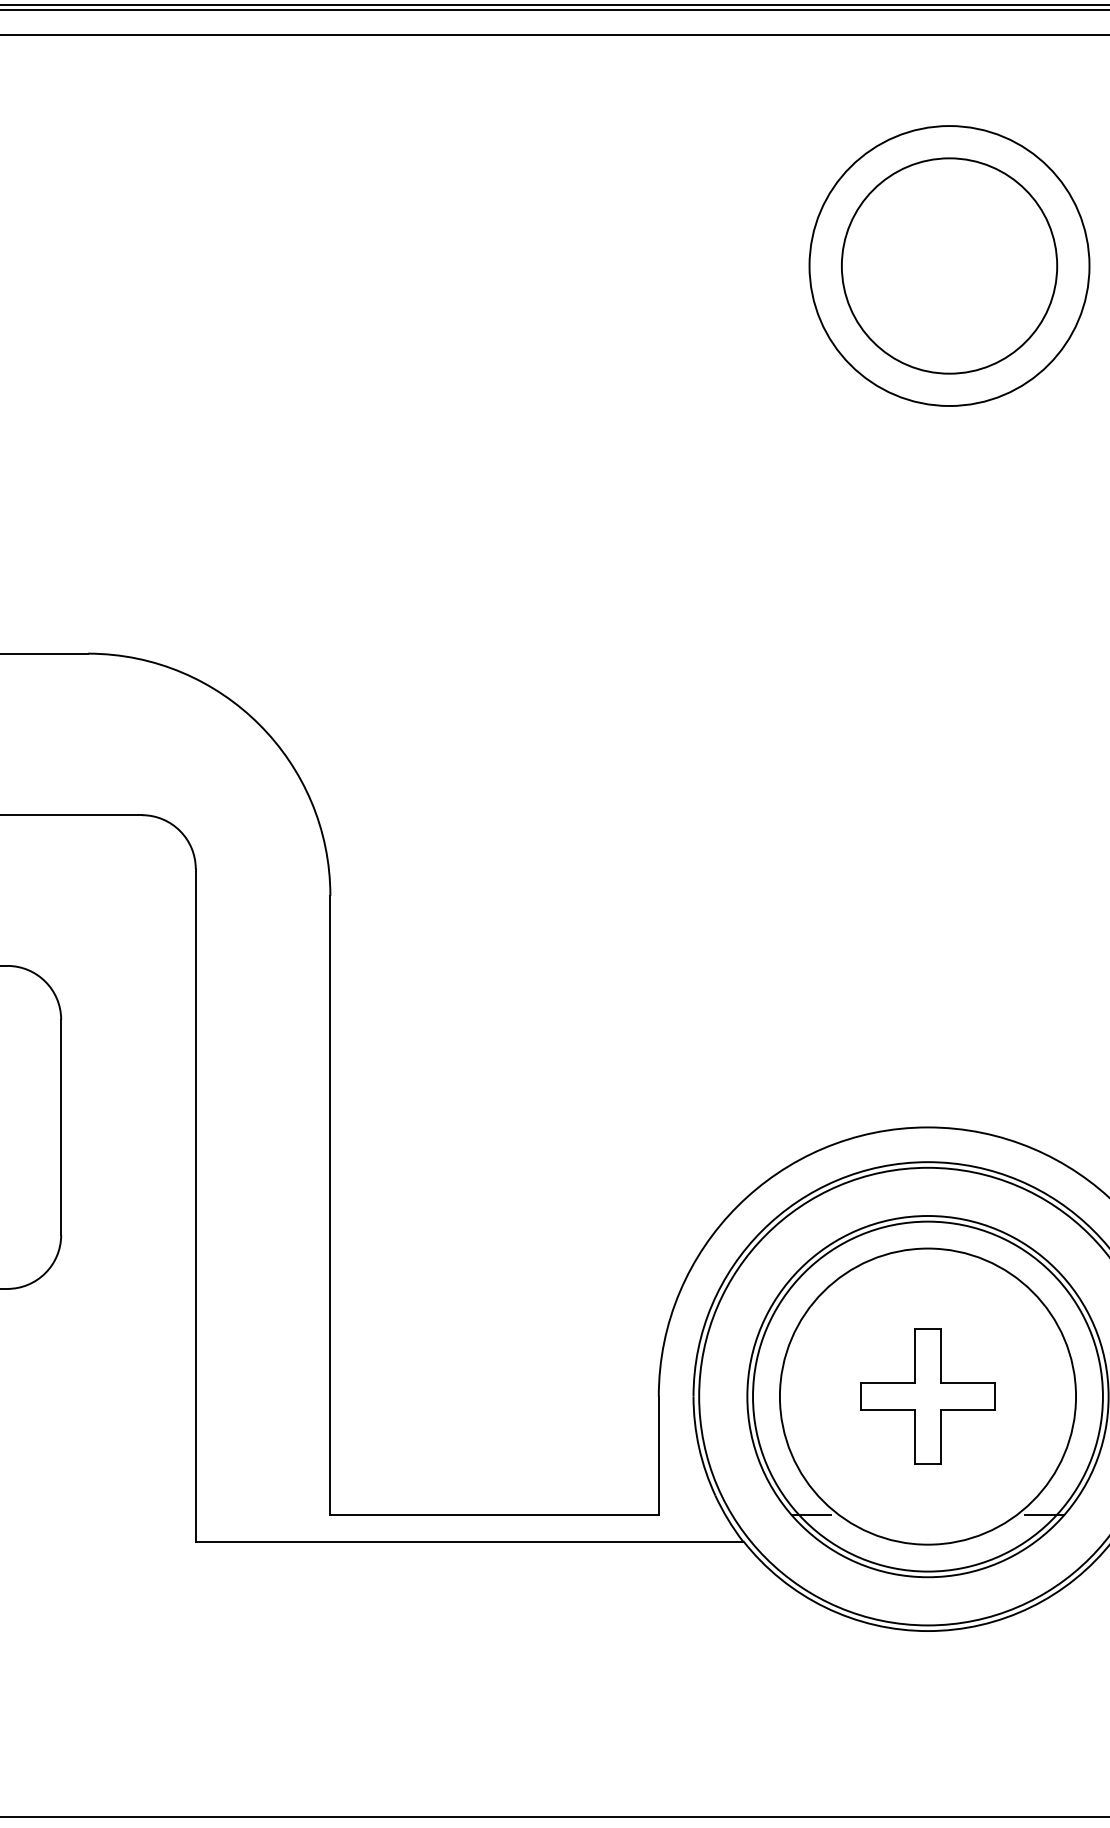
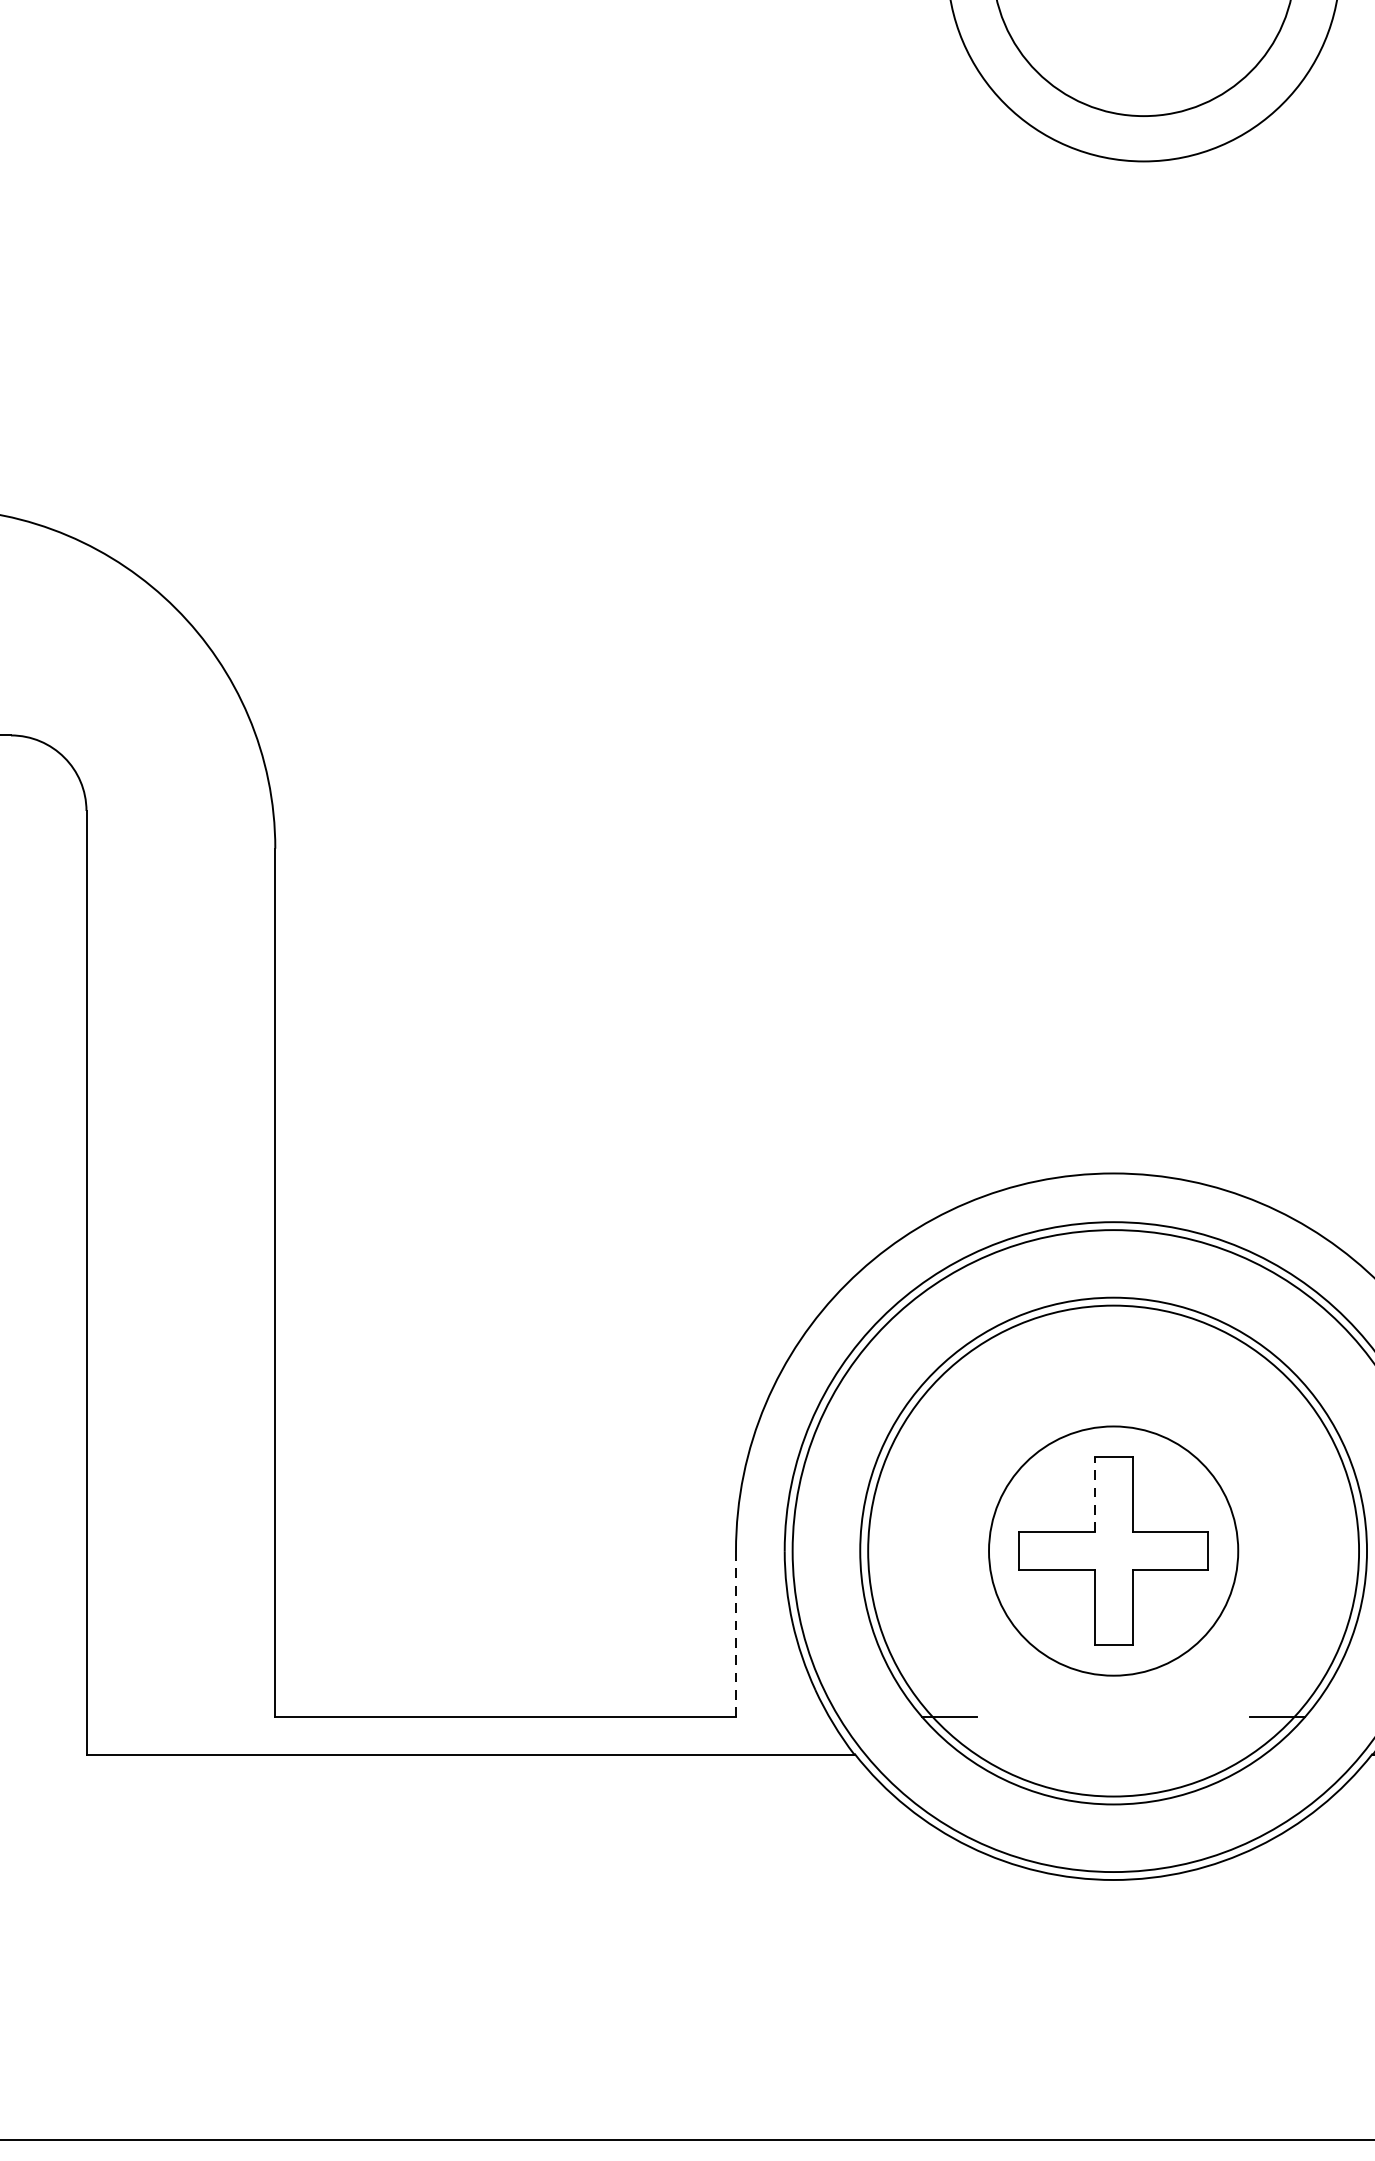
line: (914, 1356) -> (1094, 1494), solid -> dashed
circle: (927, 1396) -> (1112, 1550), size x0.6
line: (658, 1455) -> (735, 1633), solid -> dashed

